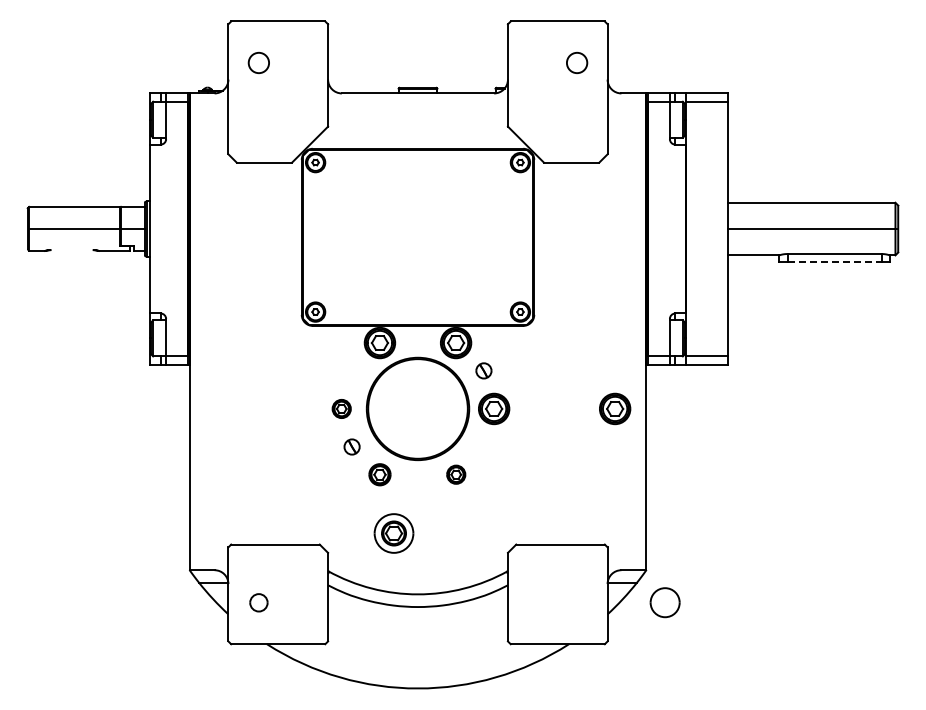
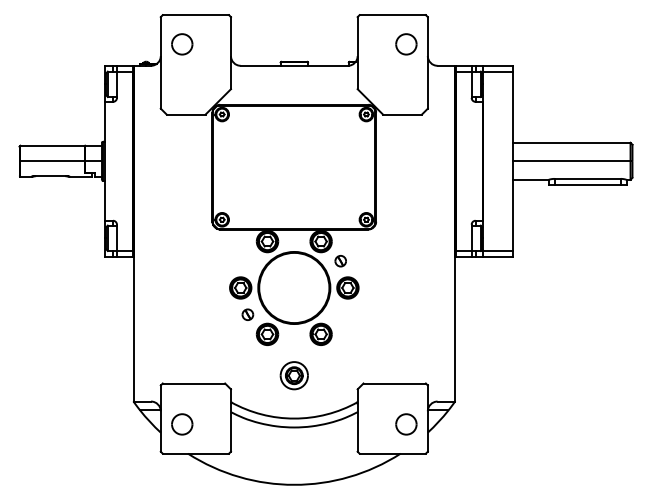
part: (258, 62) -> (181, 44), size x1.43
part: (576, 62) -> (405, 44), size x1.43
line: (71, 250) -> (50, 176), added
line: (835, 262) -> (588, 184), dashed -> solid
part: (341, 408) -> (240, 287), size x1.67
part: (615, 408) -> (433, 287), removed
part: (379, 474) -> (267, 334), size x1.43
part: (456, 474) -> (321, 334), size x1.67
part: (393, 533) -> (293, 375), moved
part: (258, 602) -> (181, 424), size x1.67
part: (664, 602) -> (405, 424), moved

